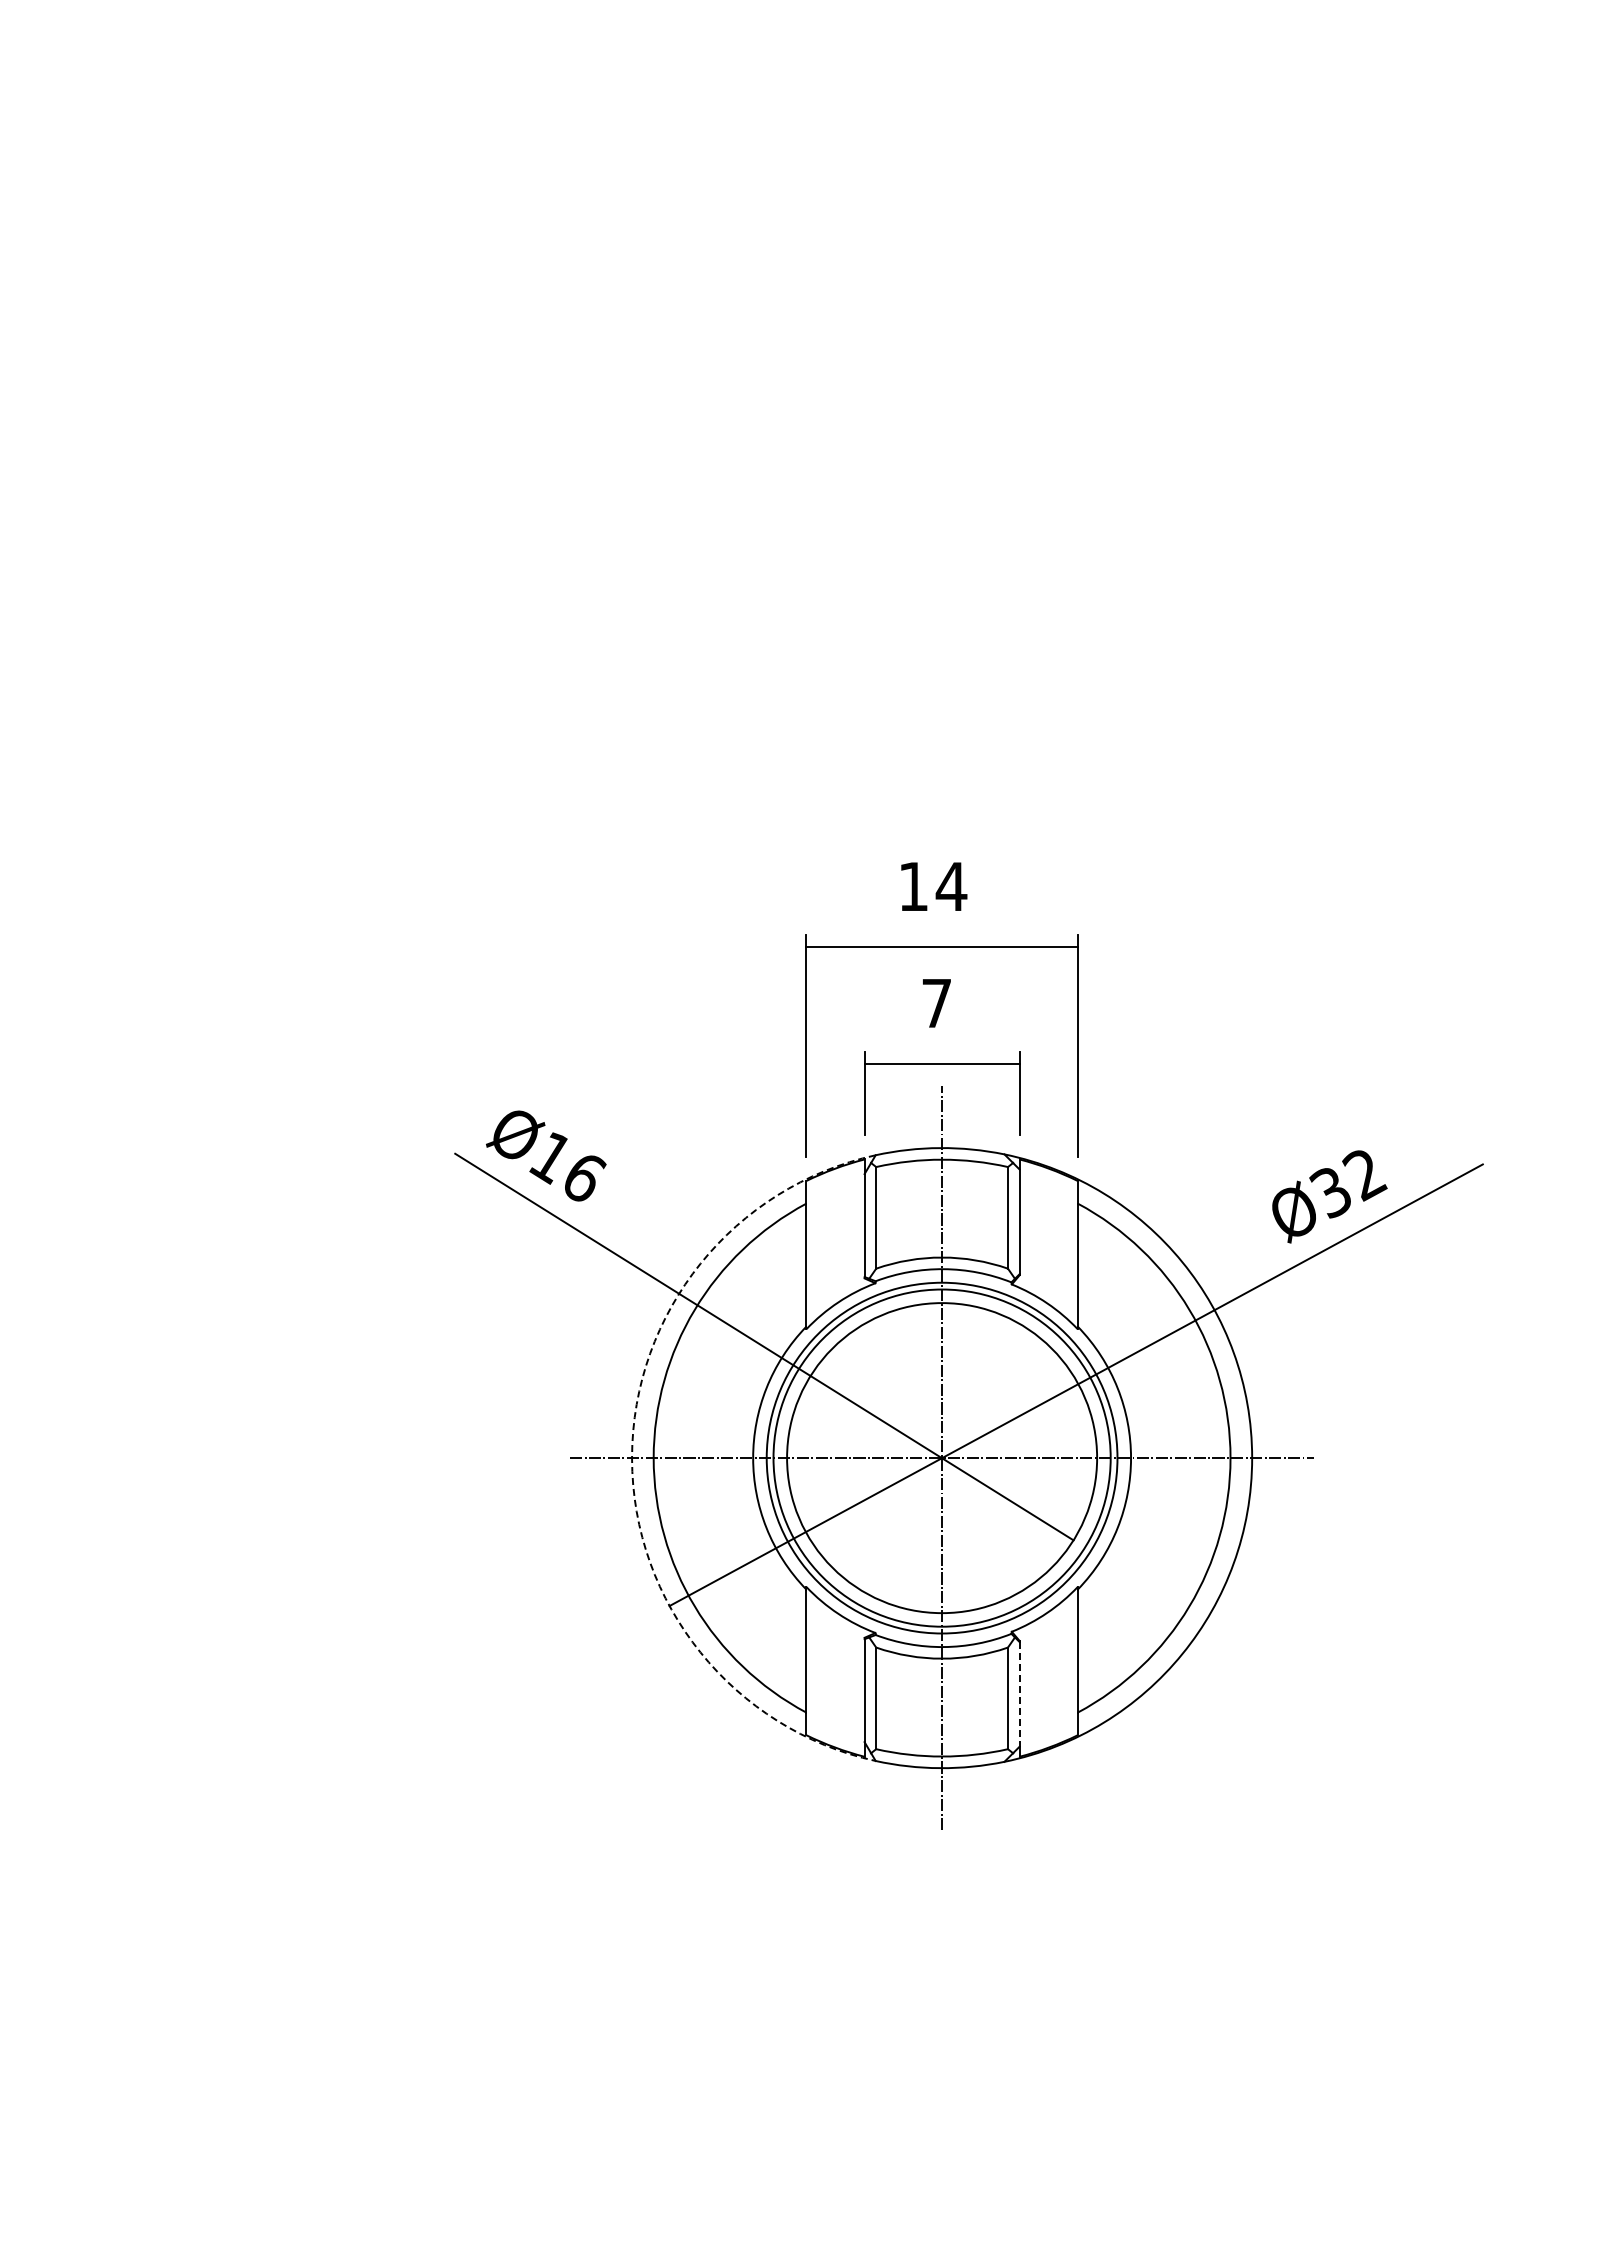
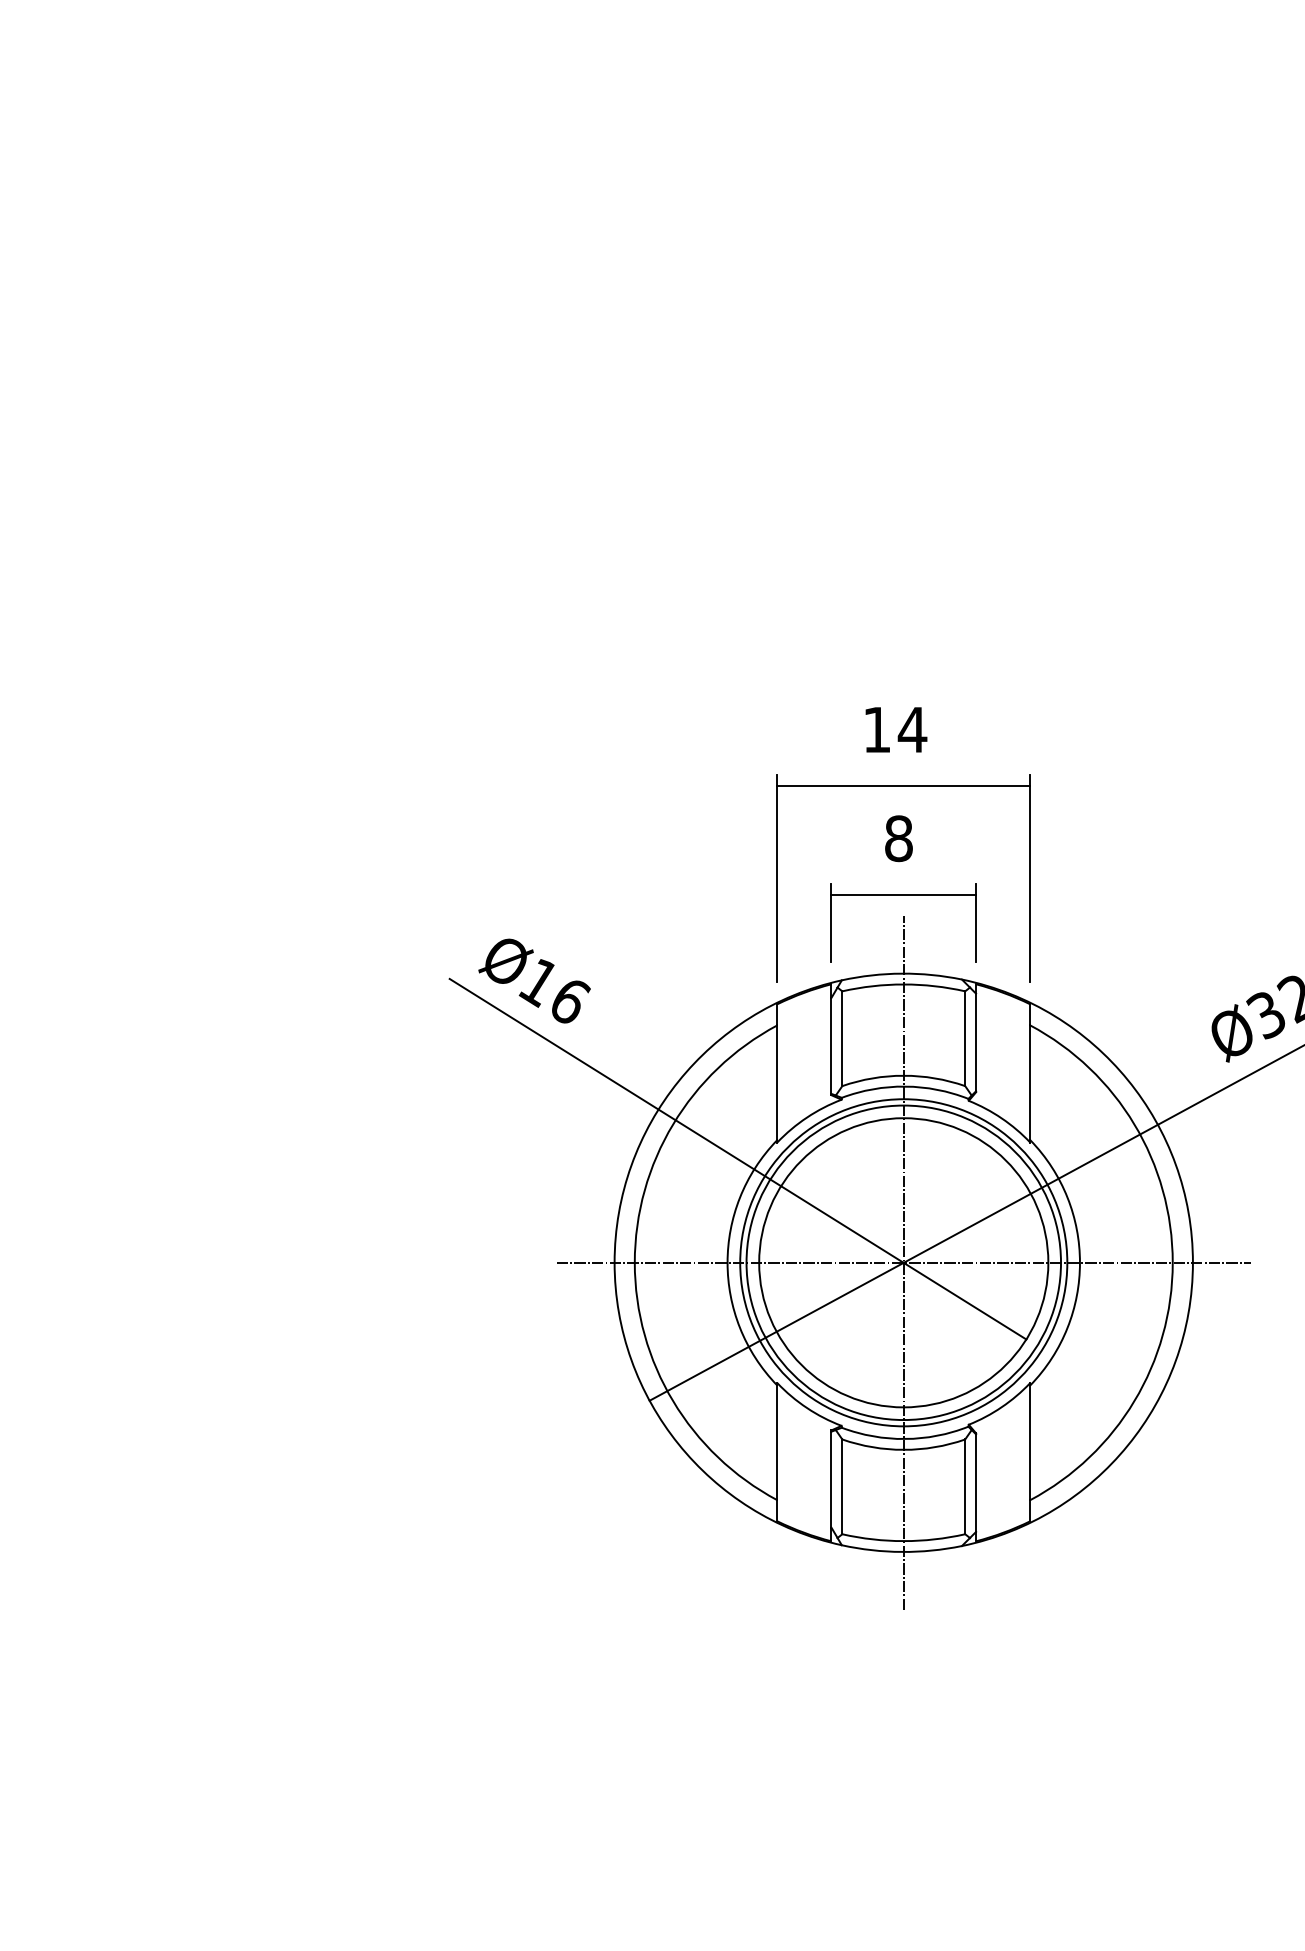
text: (936, 1003) -> (898, 838), 7 -> 8
arc: (632, 1458) -> (615, 1263), dashed -> solid
line: (1019, 1694) -> (975, 1483), dashed -> solid

